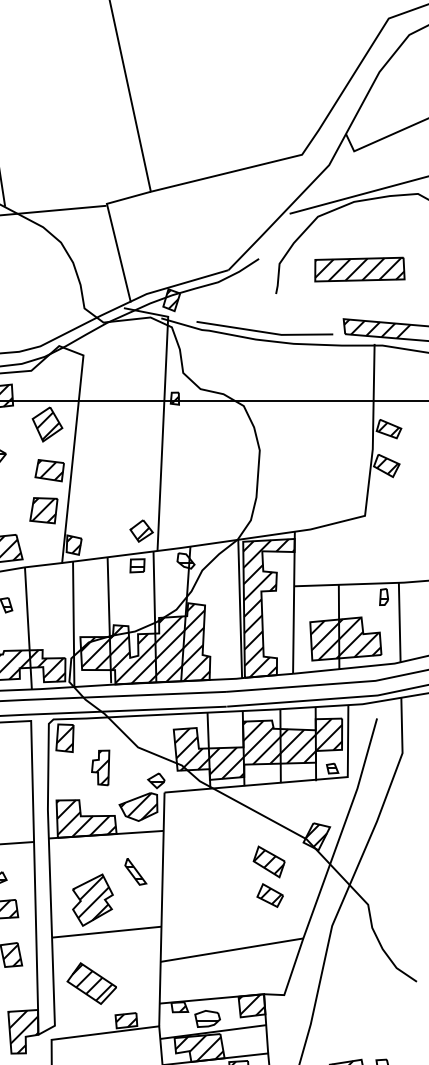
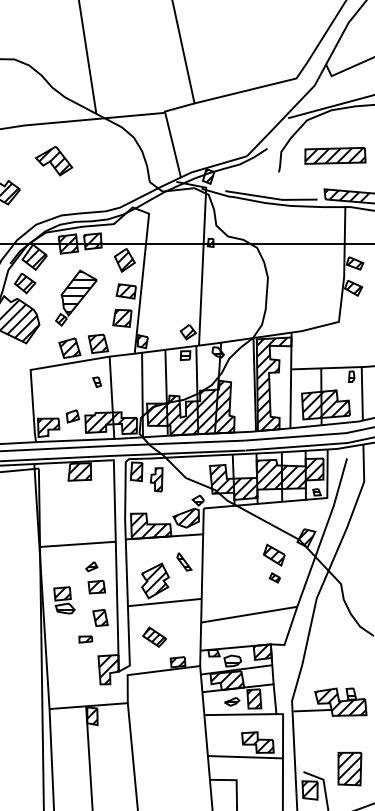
part: (100, 767) -> (156, 479), moved
part: (269, 894) -> (274, 577), size x0.6
part: (91, 982) -> (154, 636), size x0.7

